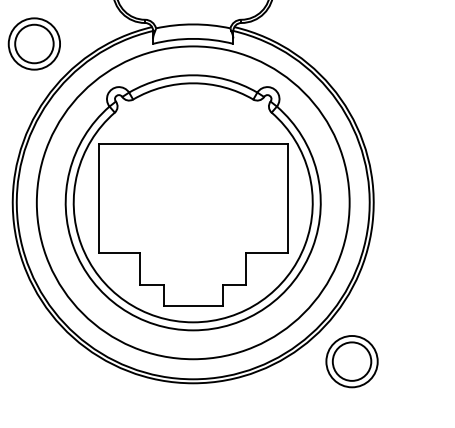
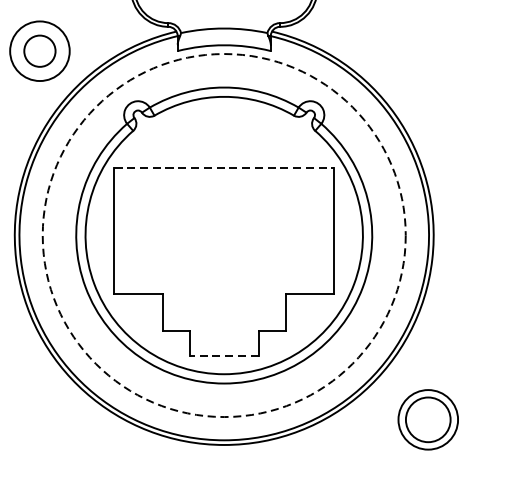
circle: (34, 43) -> (40, 50), size x0.7
line: (193, 144) -> (224, 167), solid -> dashed
circle: (192, 202) -> (223, 235), solid -> dashed
line: (193, 306) -> (224, 355), solid -> dashed
part: (351, 361) -> (427, 419), moved

